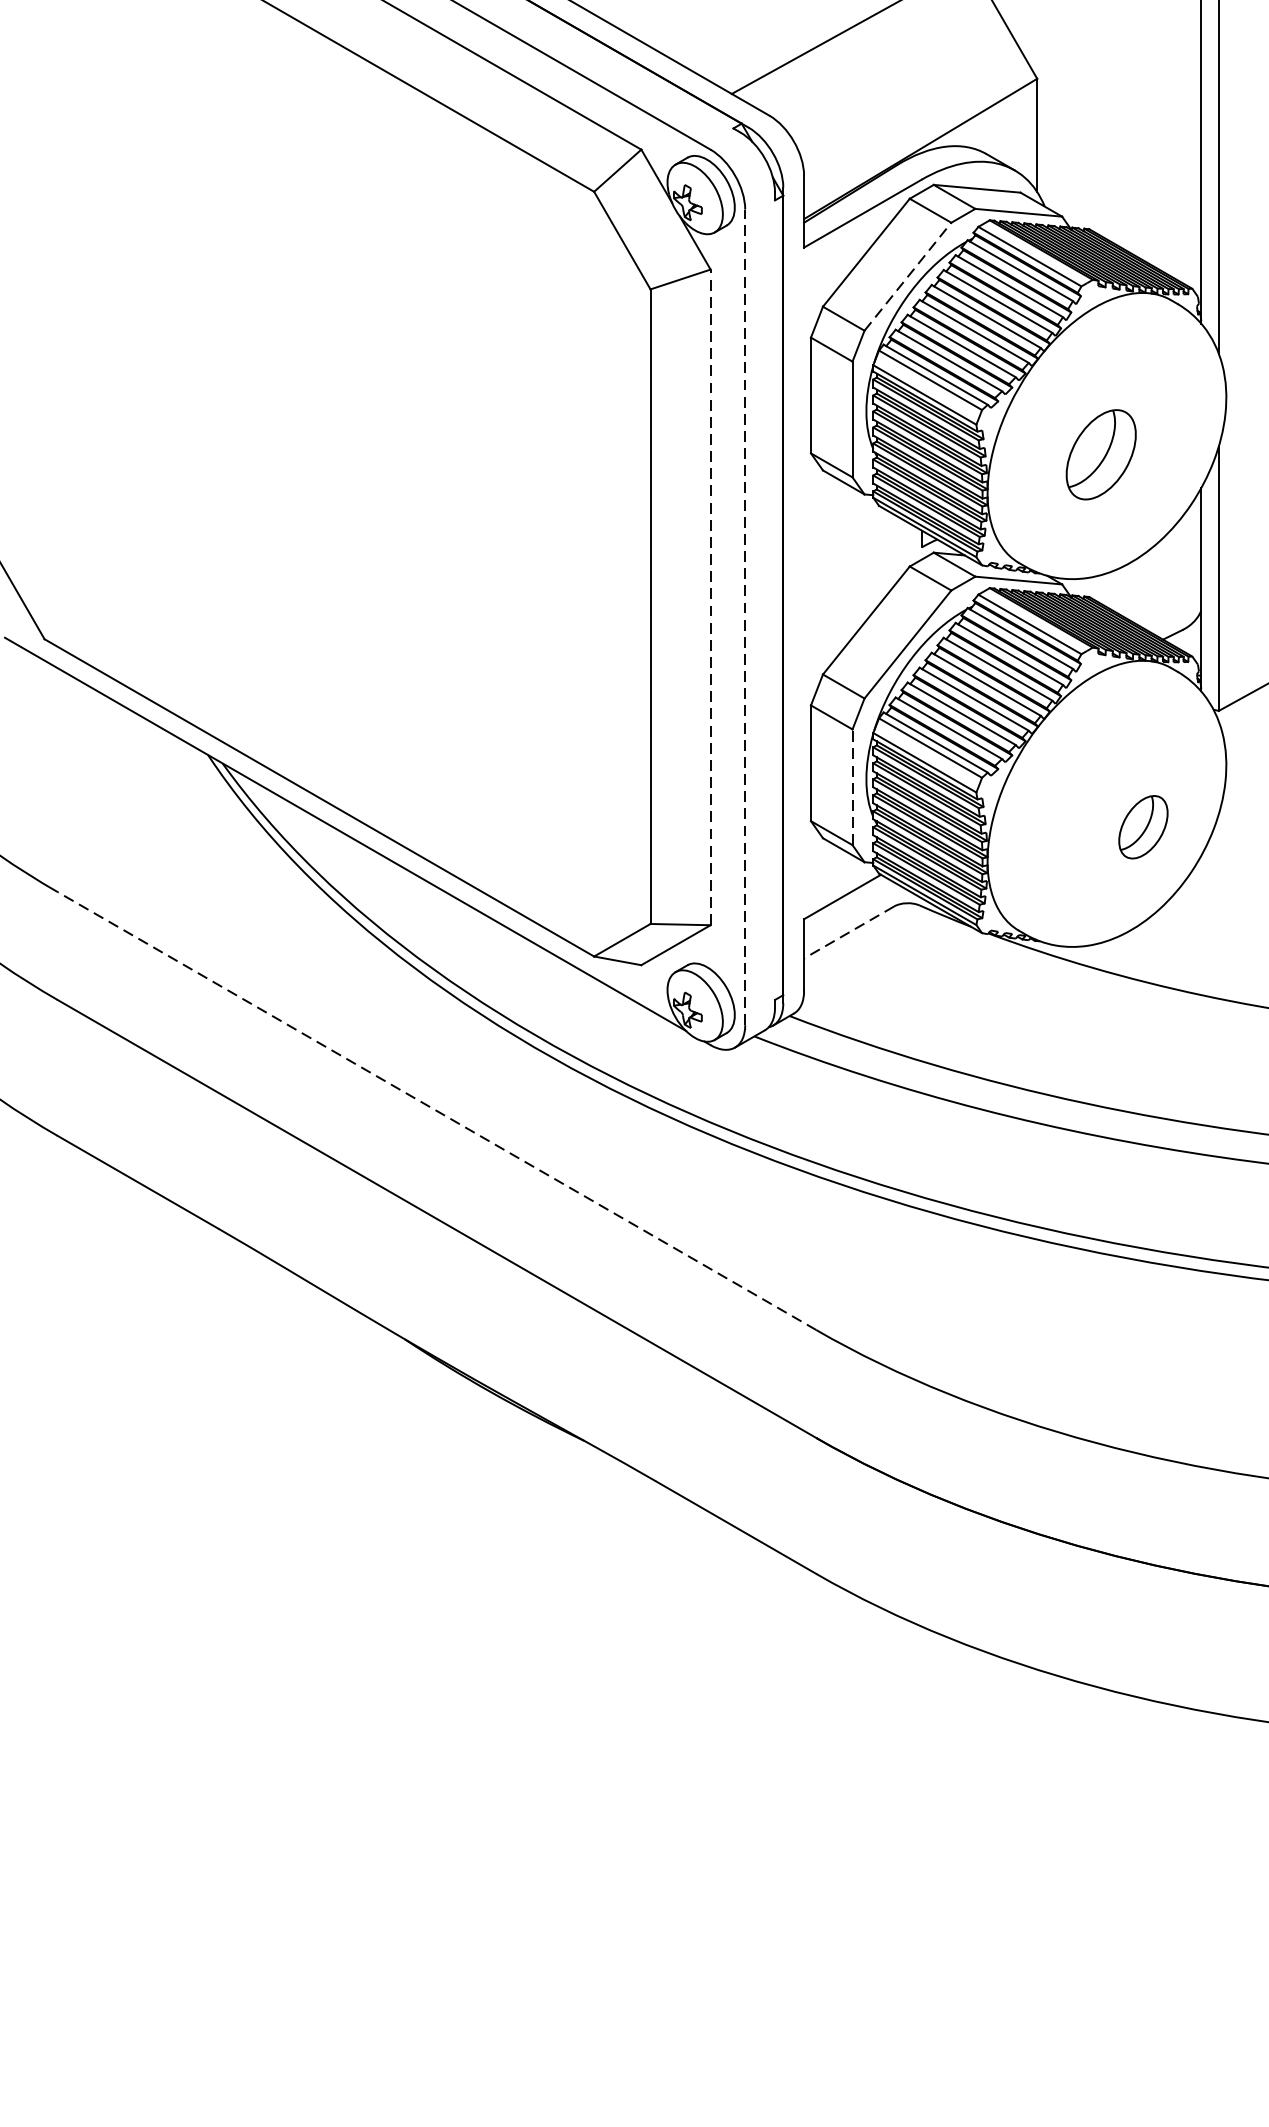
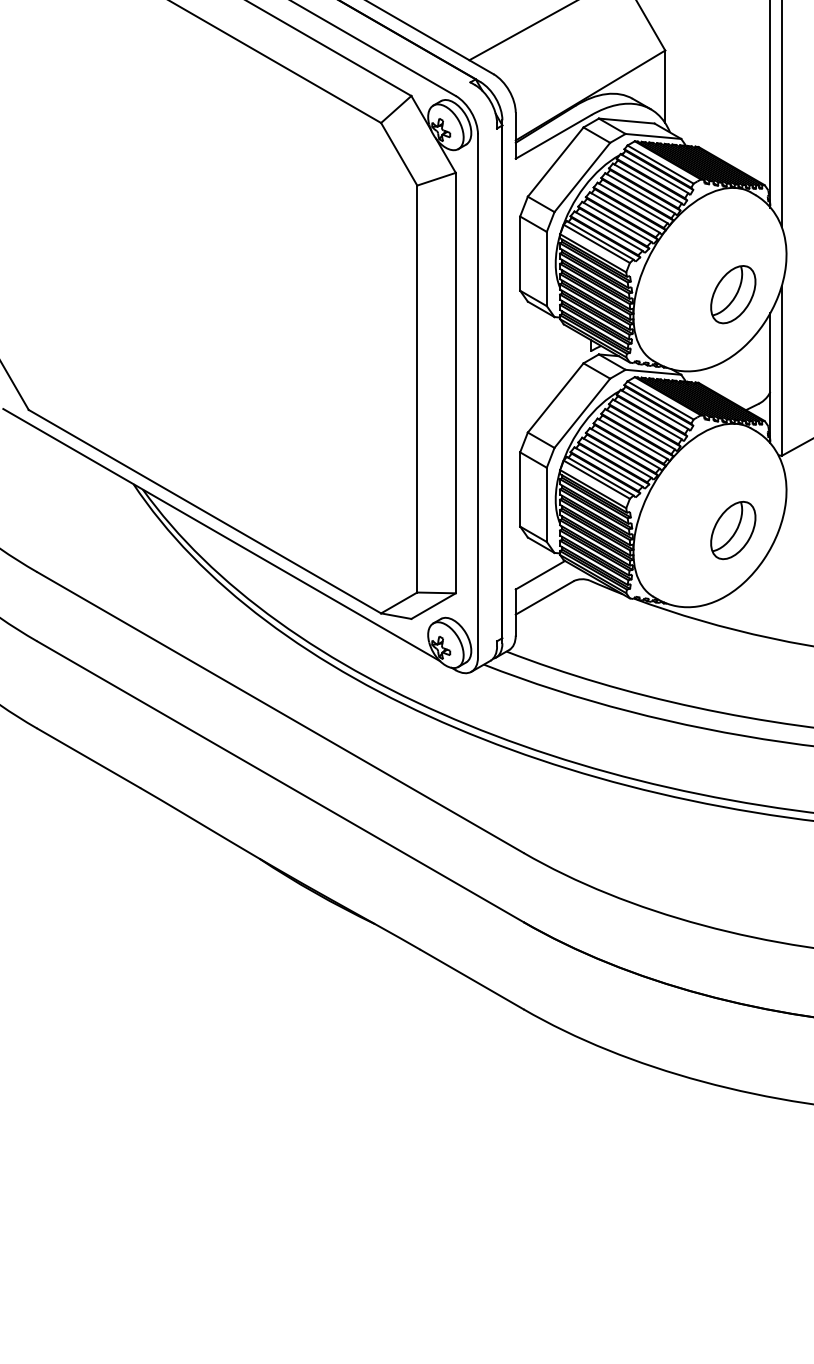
line: (908, 276) -> (582, 177), dashed -> solid
part: (1101, 454) -> (733, 294), moved
line: (710, 596) -> (455, 382), dashed -> solid
line: (745, 616) -> (478, 395), dashed -> solid
line: (852, 786) -> (546, 504), dashed -> solid
part: (1143, 827) -> (733, 530), size x1.43
line: (848, 933) -> (544, 598), dashed -> solid
line: (437, 1111) -> (280, 712), dashed -> solid

